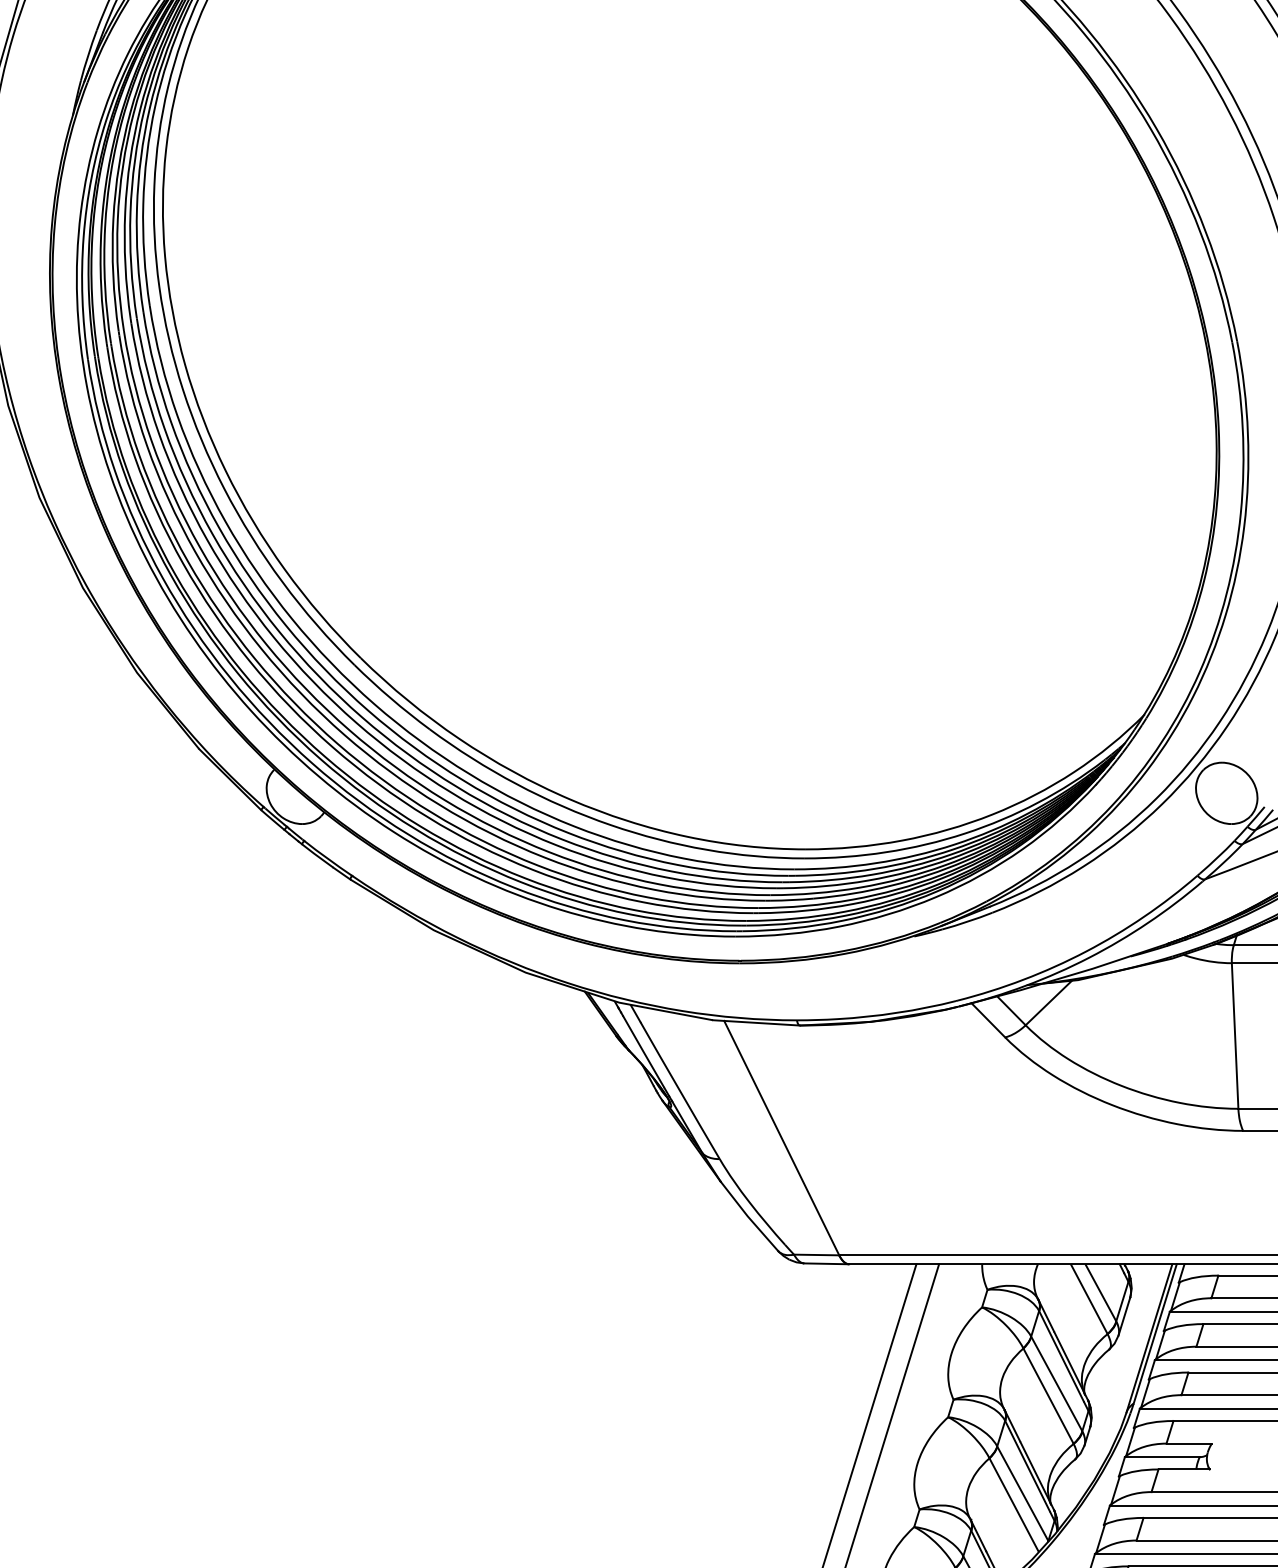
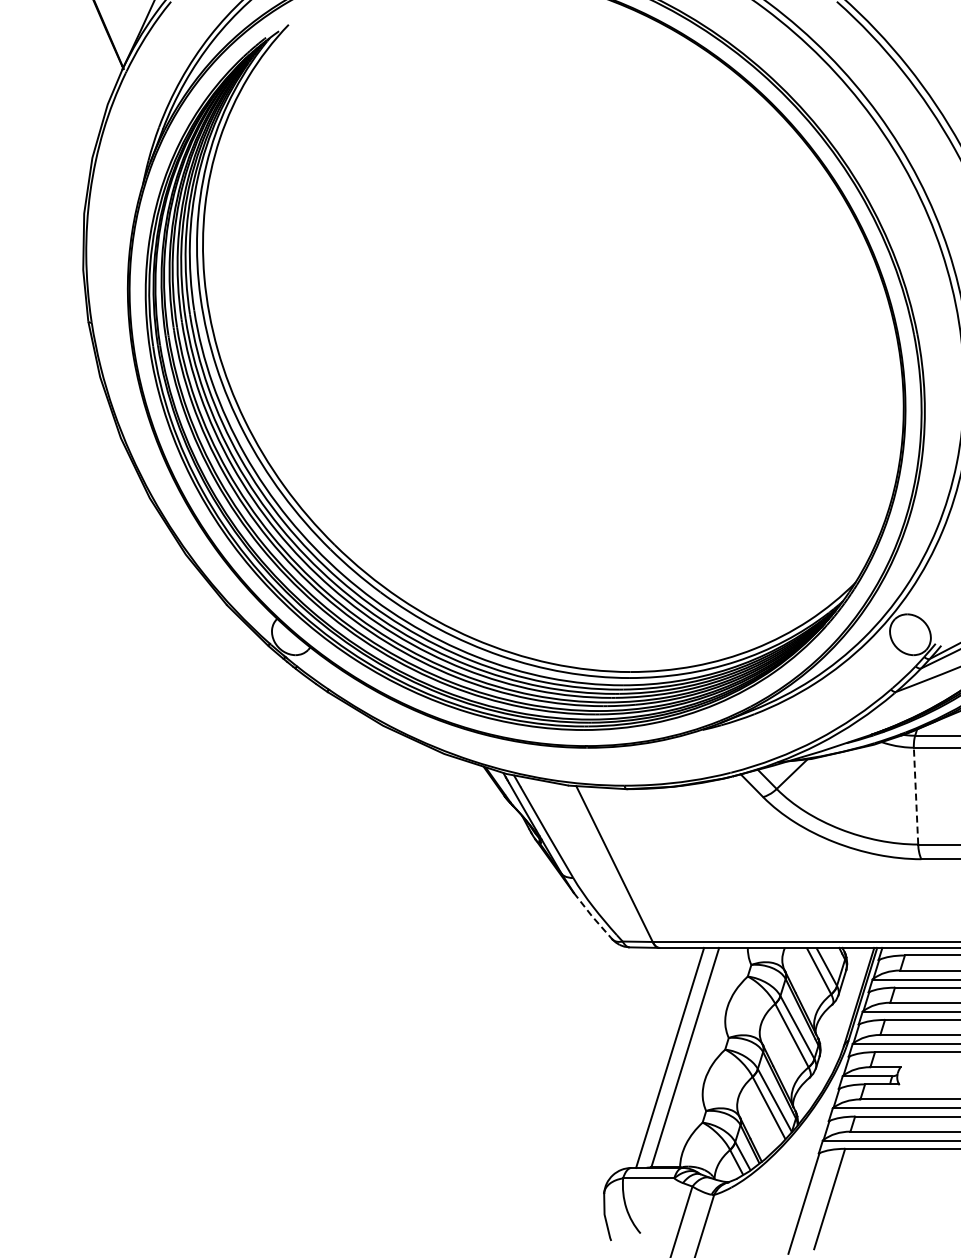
line: (1235, 1035) -> (916, 795), solid -> dashed
line: (747, 1217) -> (591, 916), solid -> dashed

